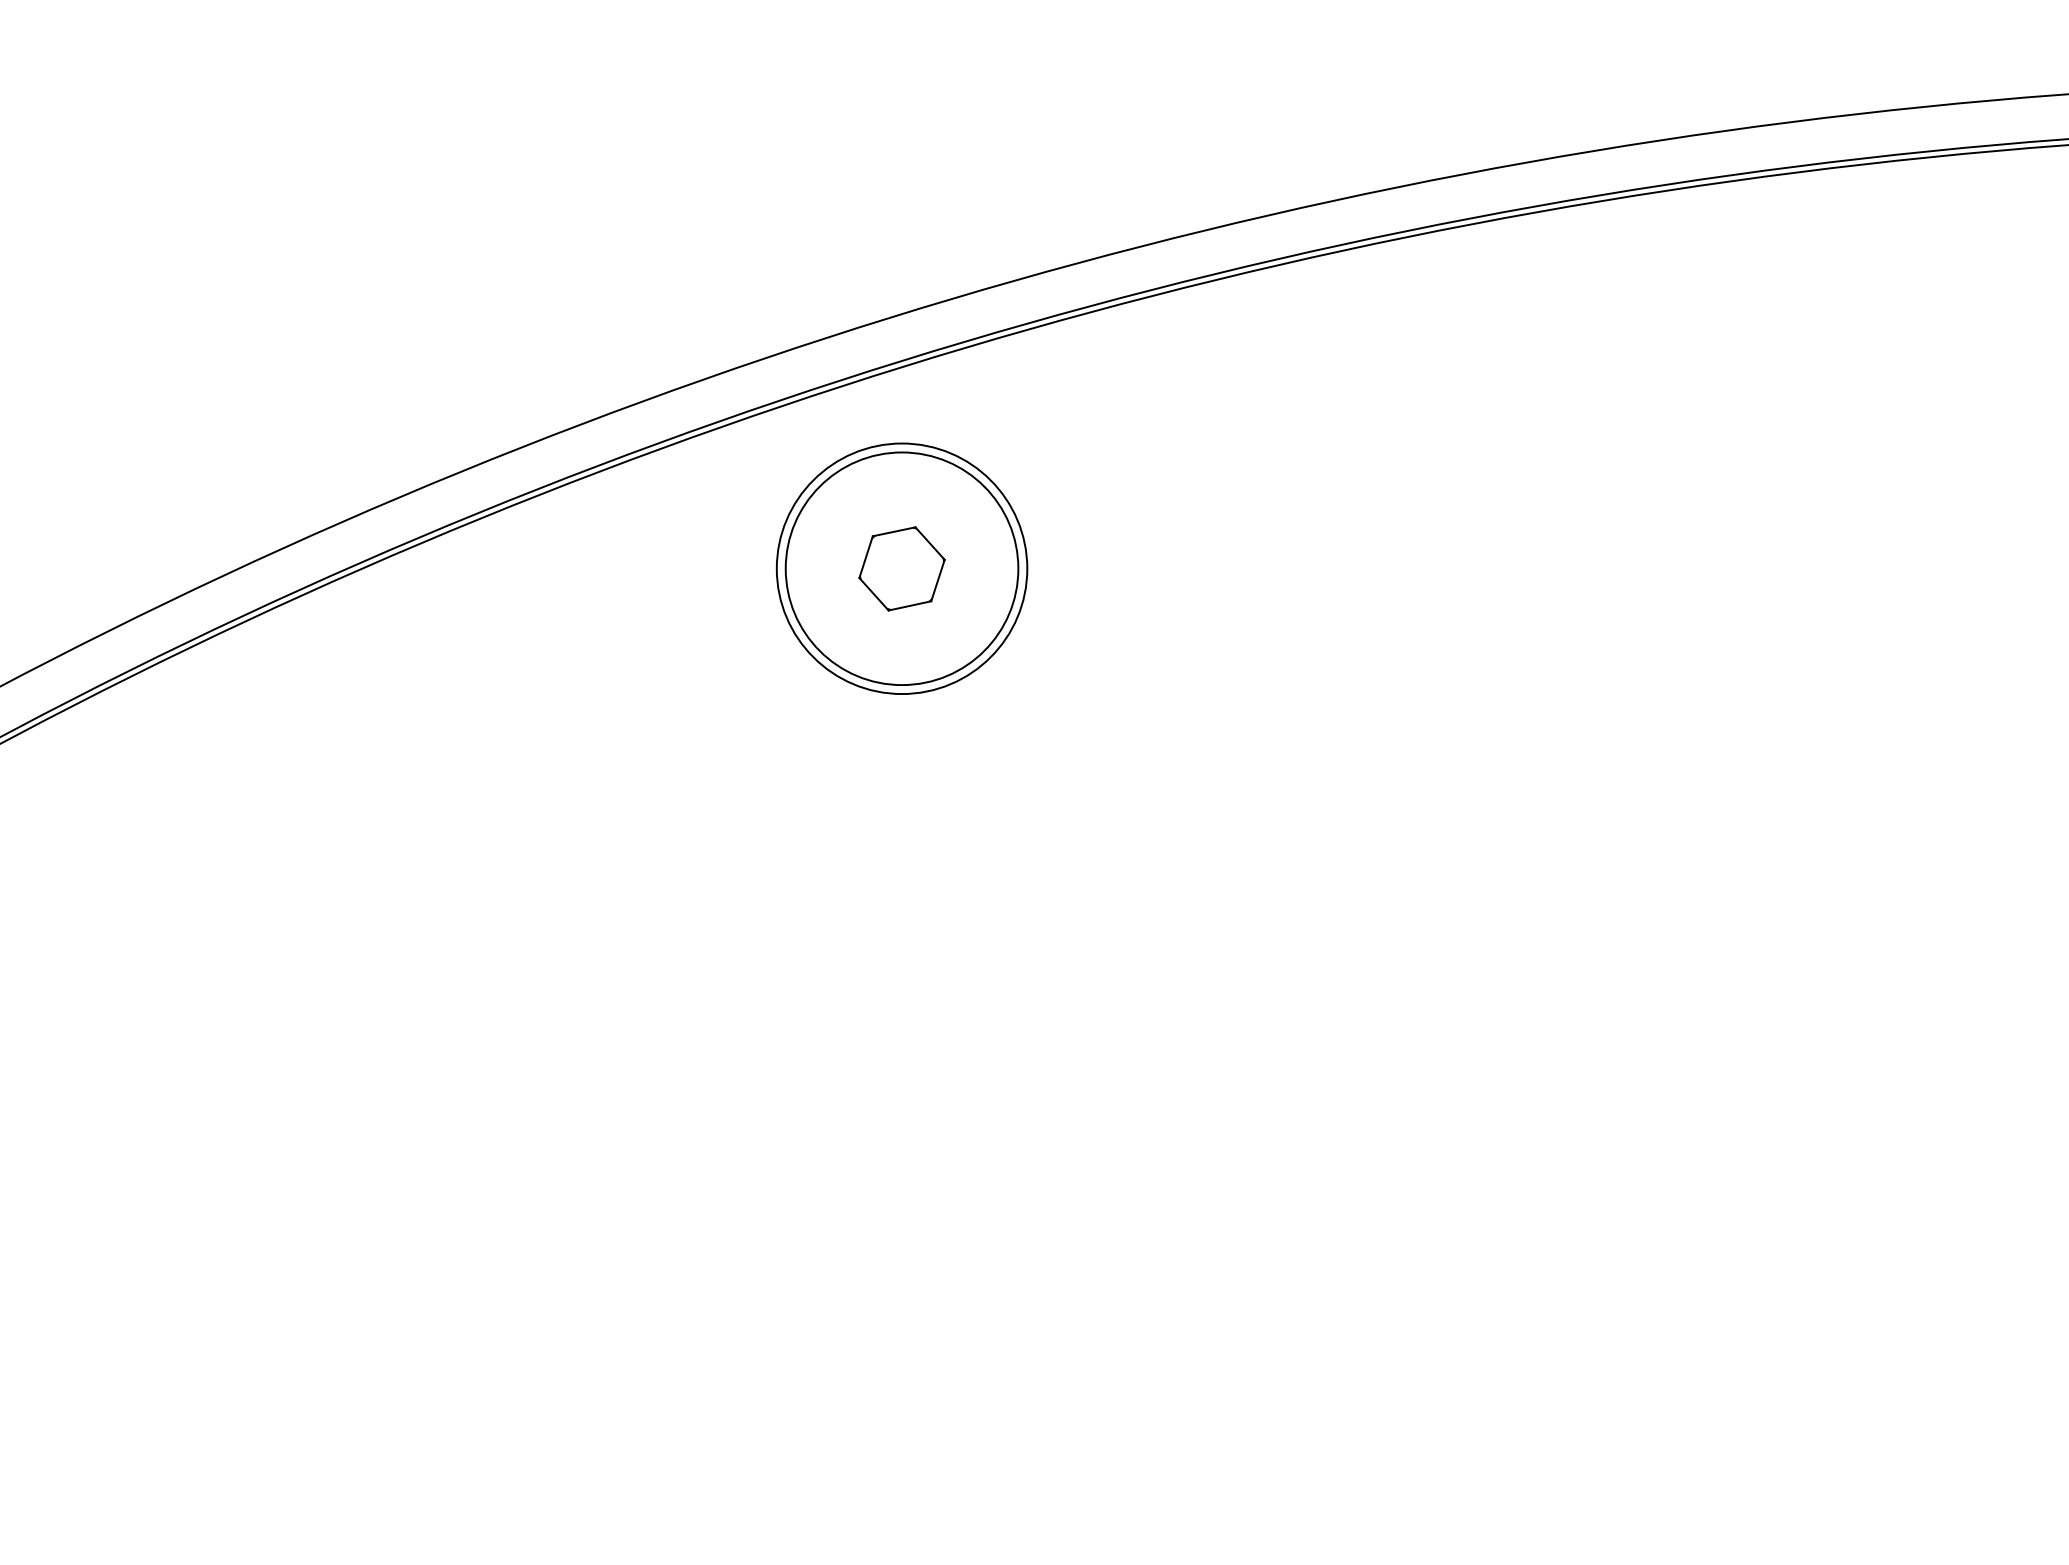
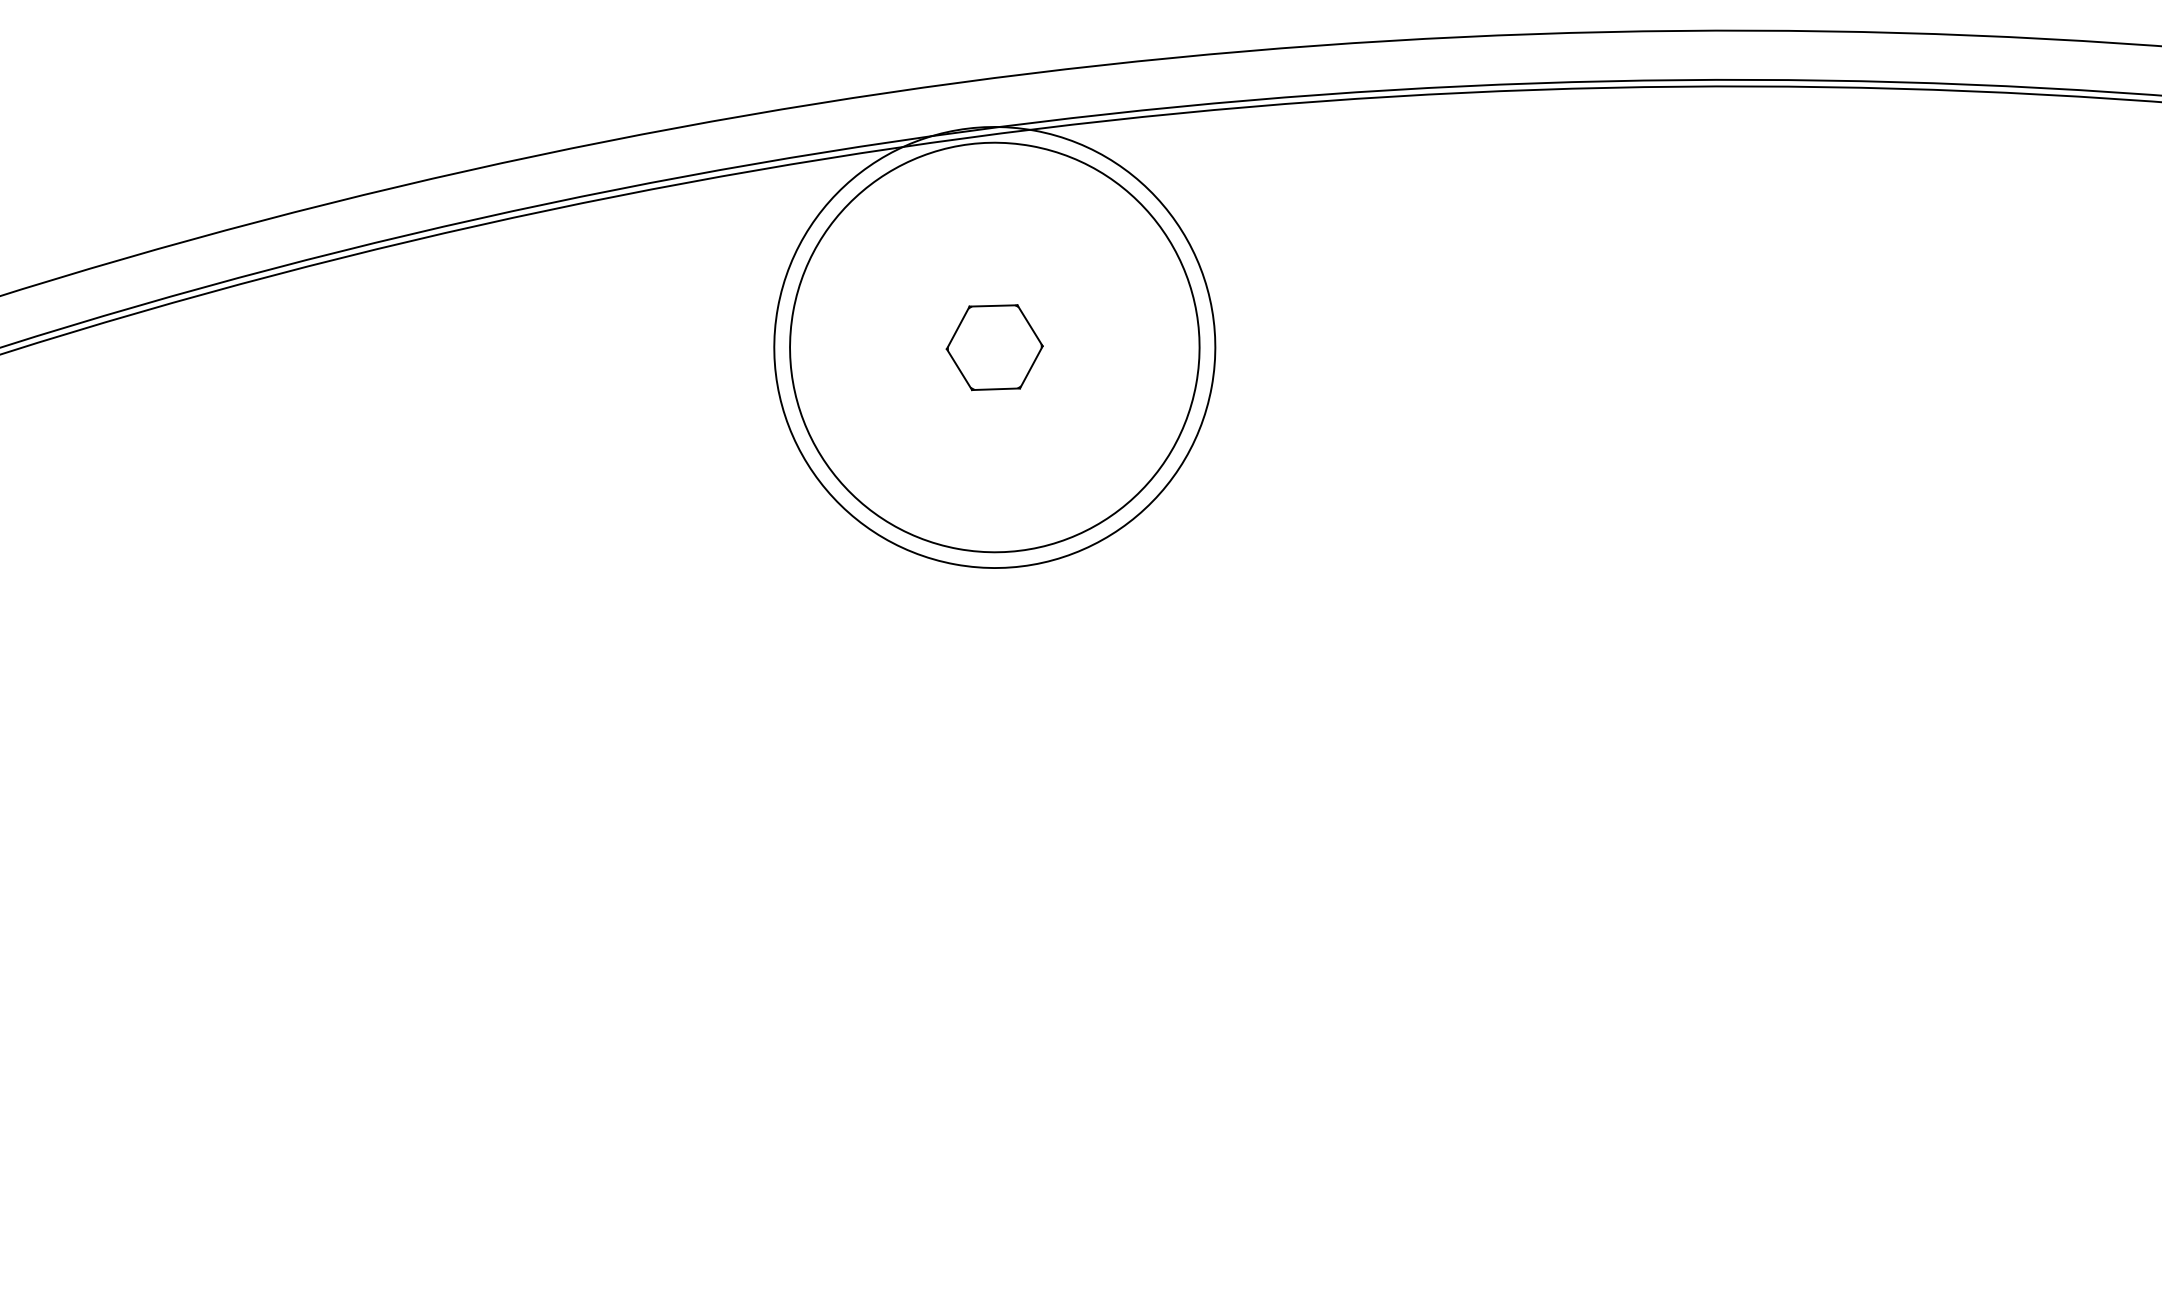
circle: (901, 568) -> (994, 347), size x1.6
circle: (901, 568) -> (994, 347), size x1.6

